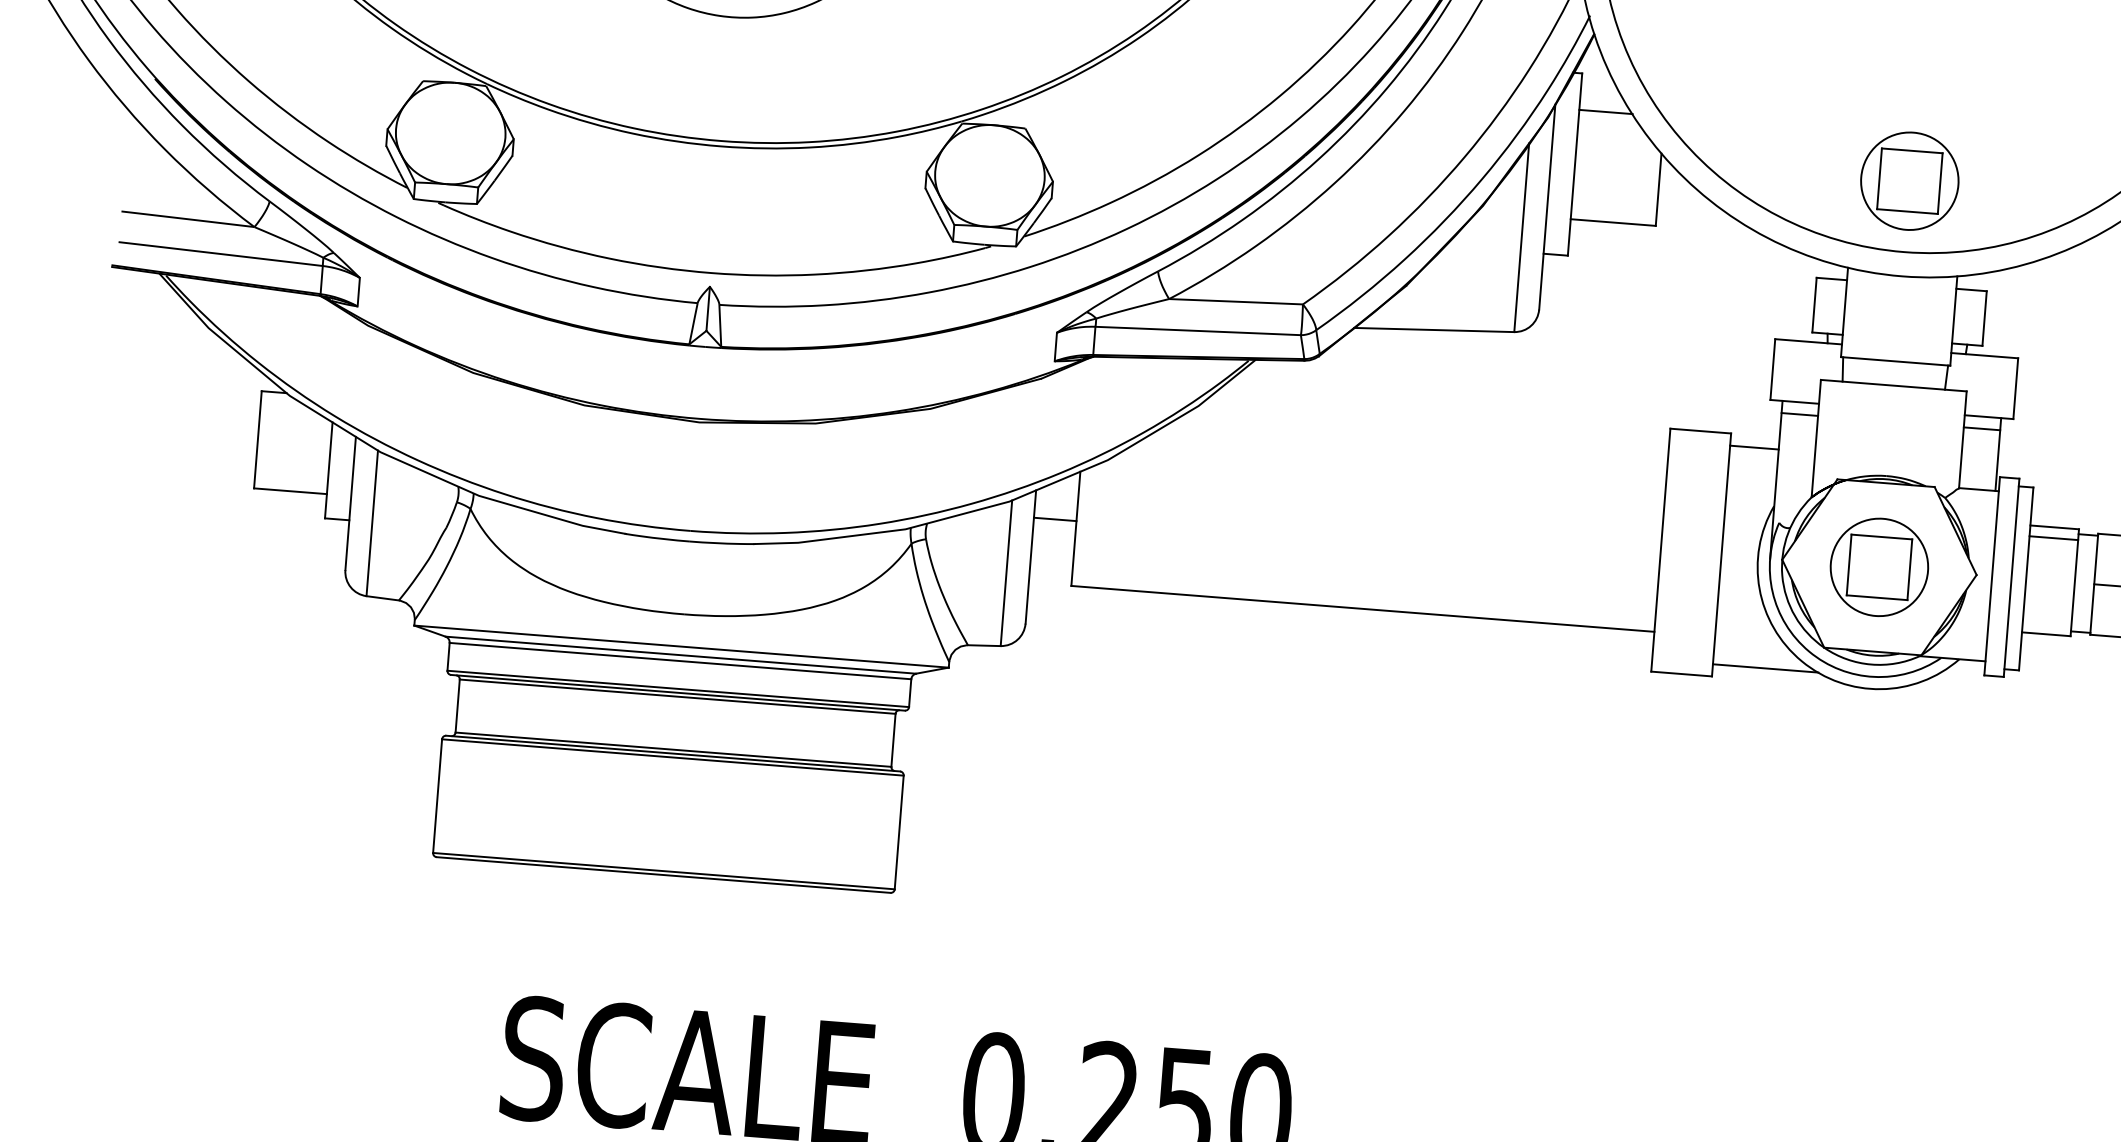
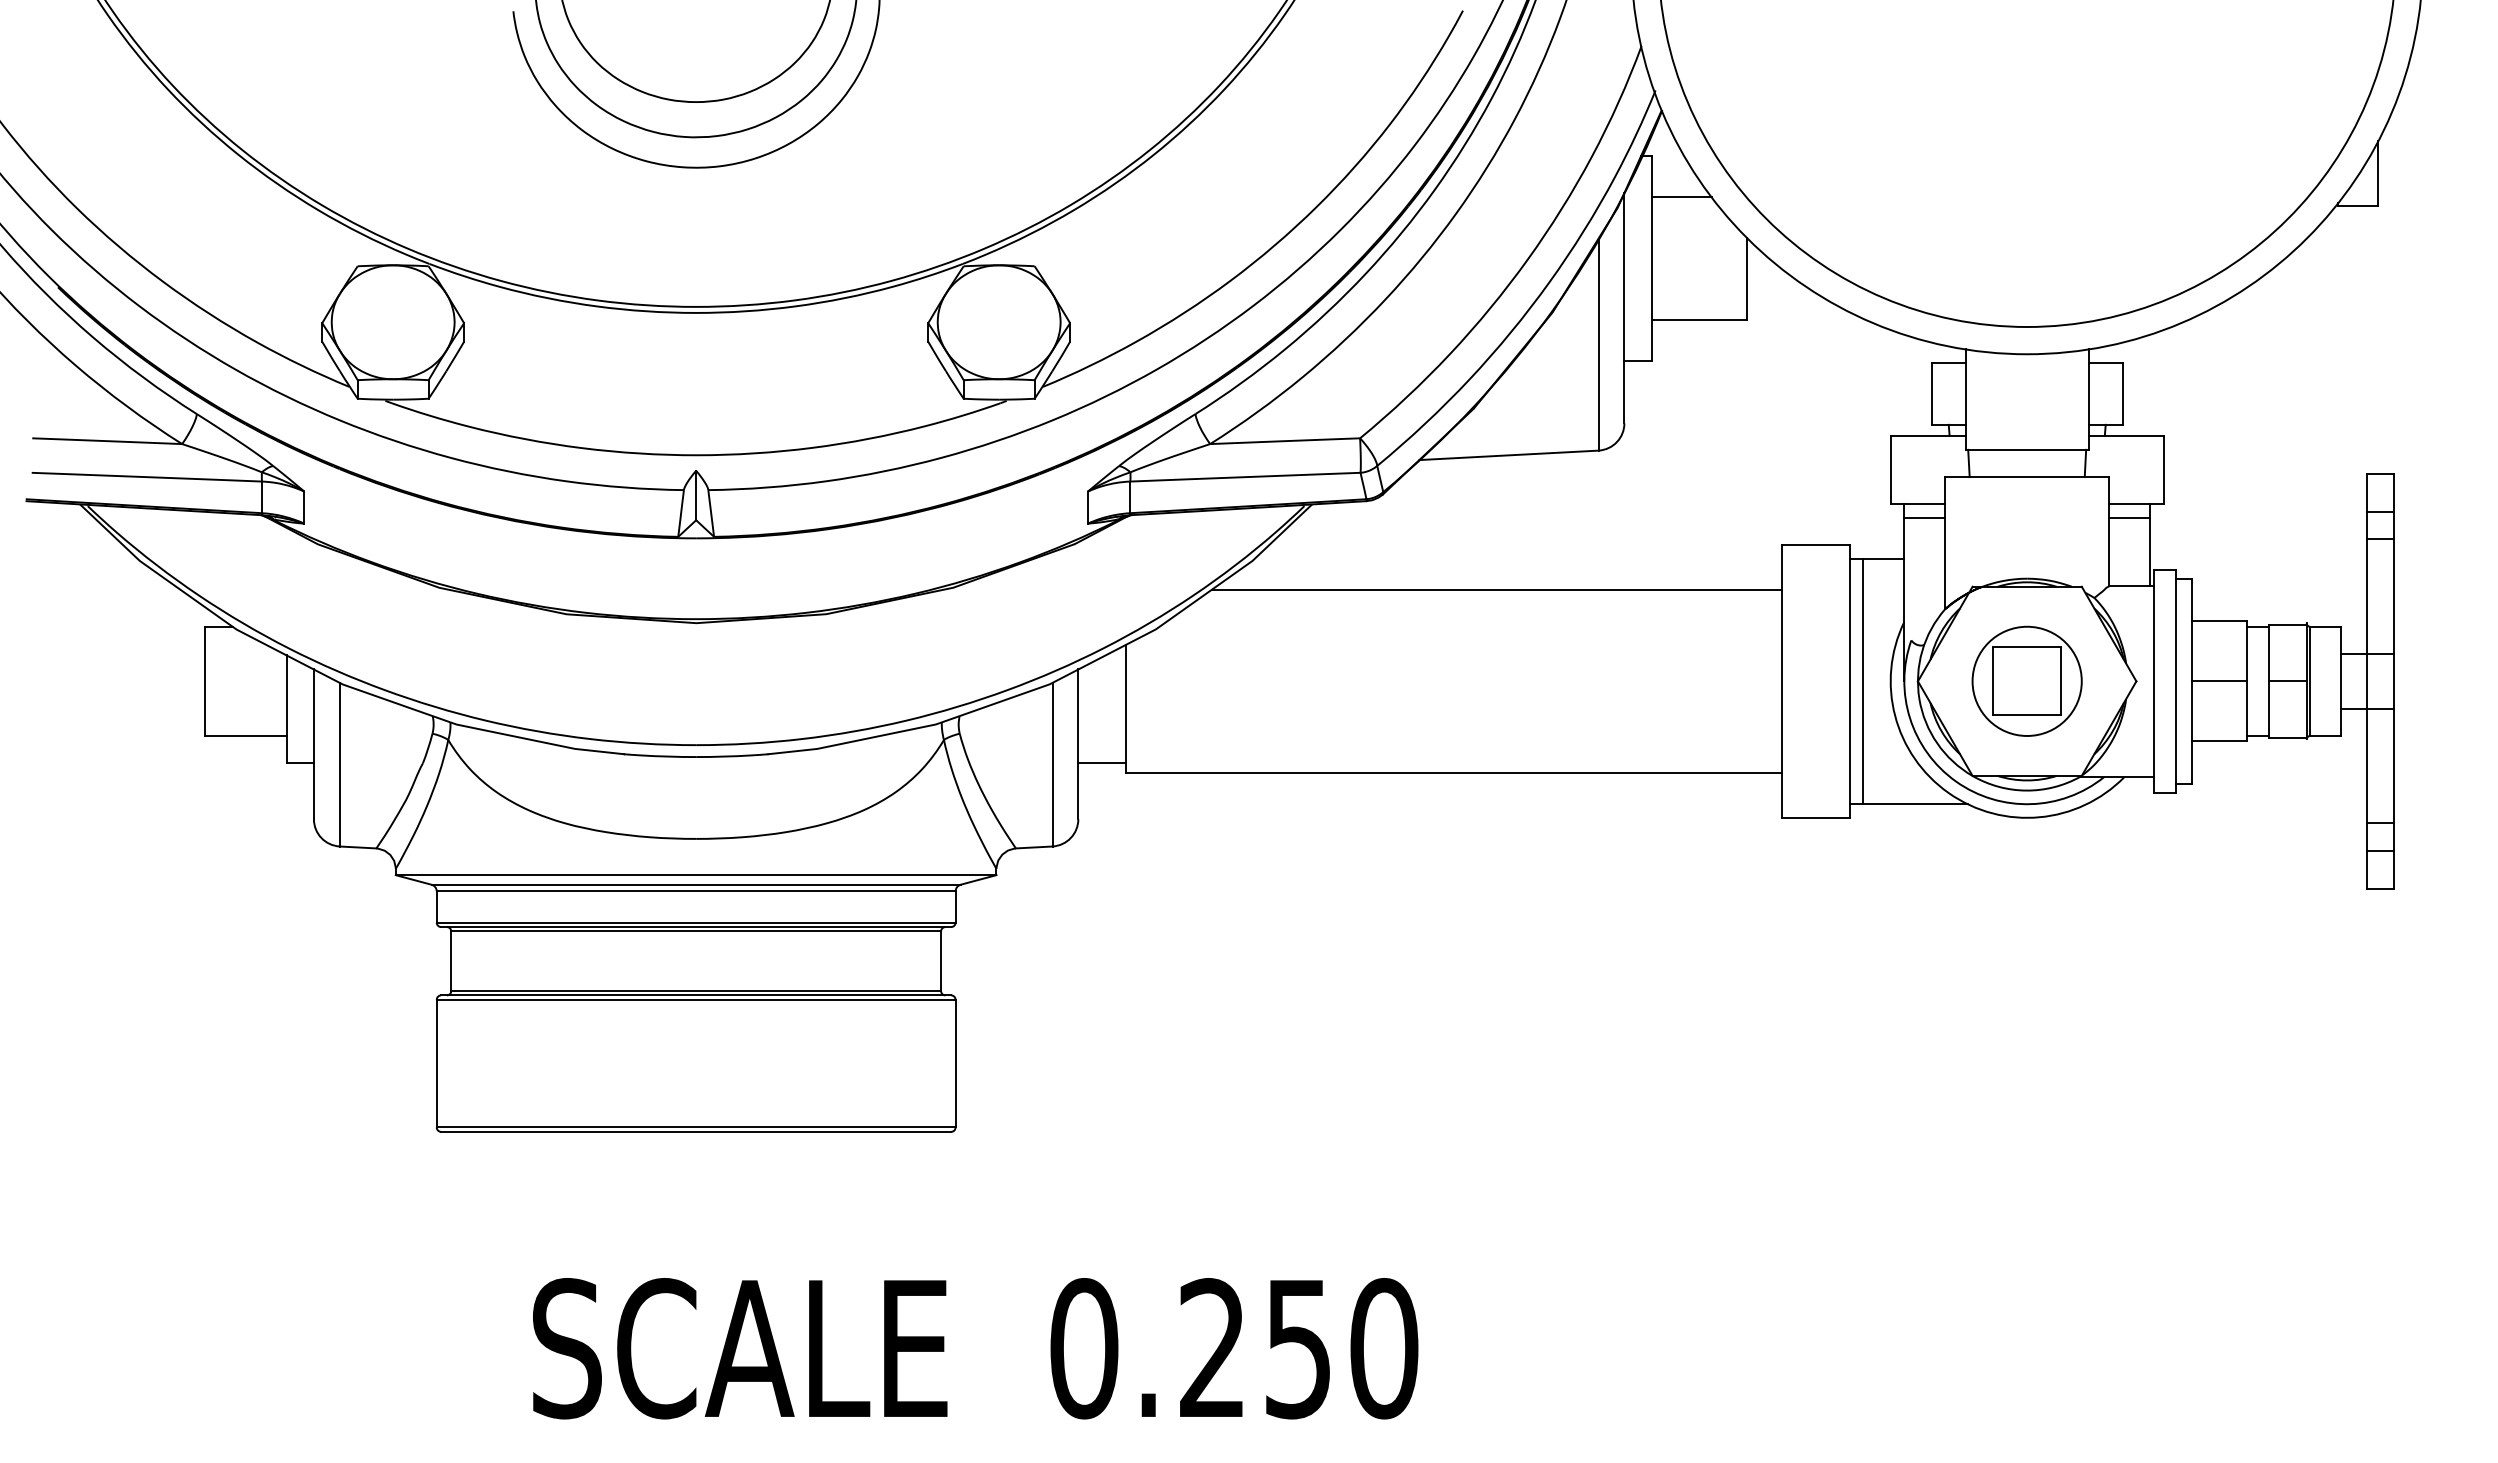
part: (1909, 180) -> (2026, 246), removed
line: (1413, 448) -> (1496, 589), added
line: (1055, 519) -> (1102, 763), moved
line: (2053, 538) -> (2219, 681), moved
line: (1733, 556) -> (1863, 681), added

